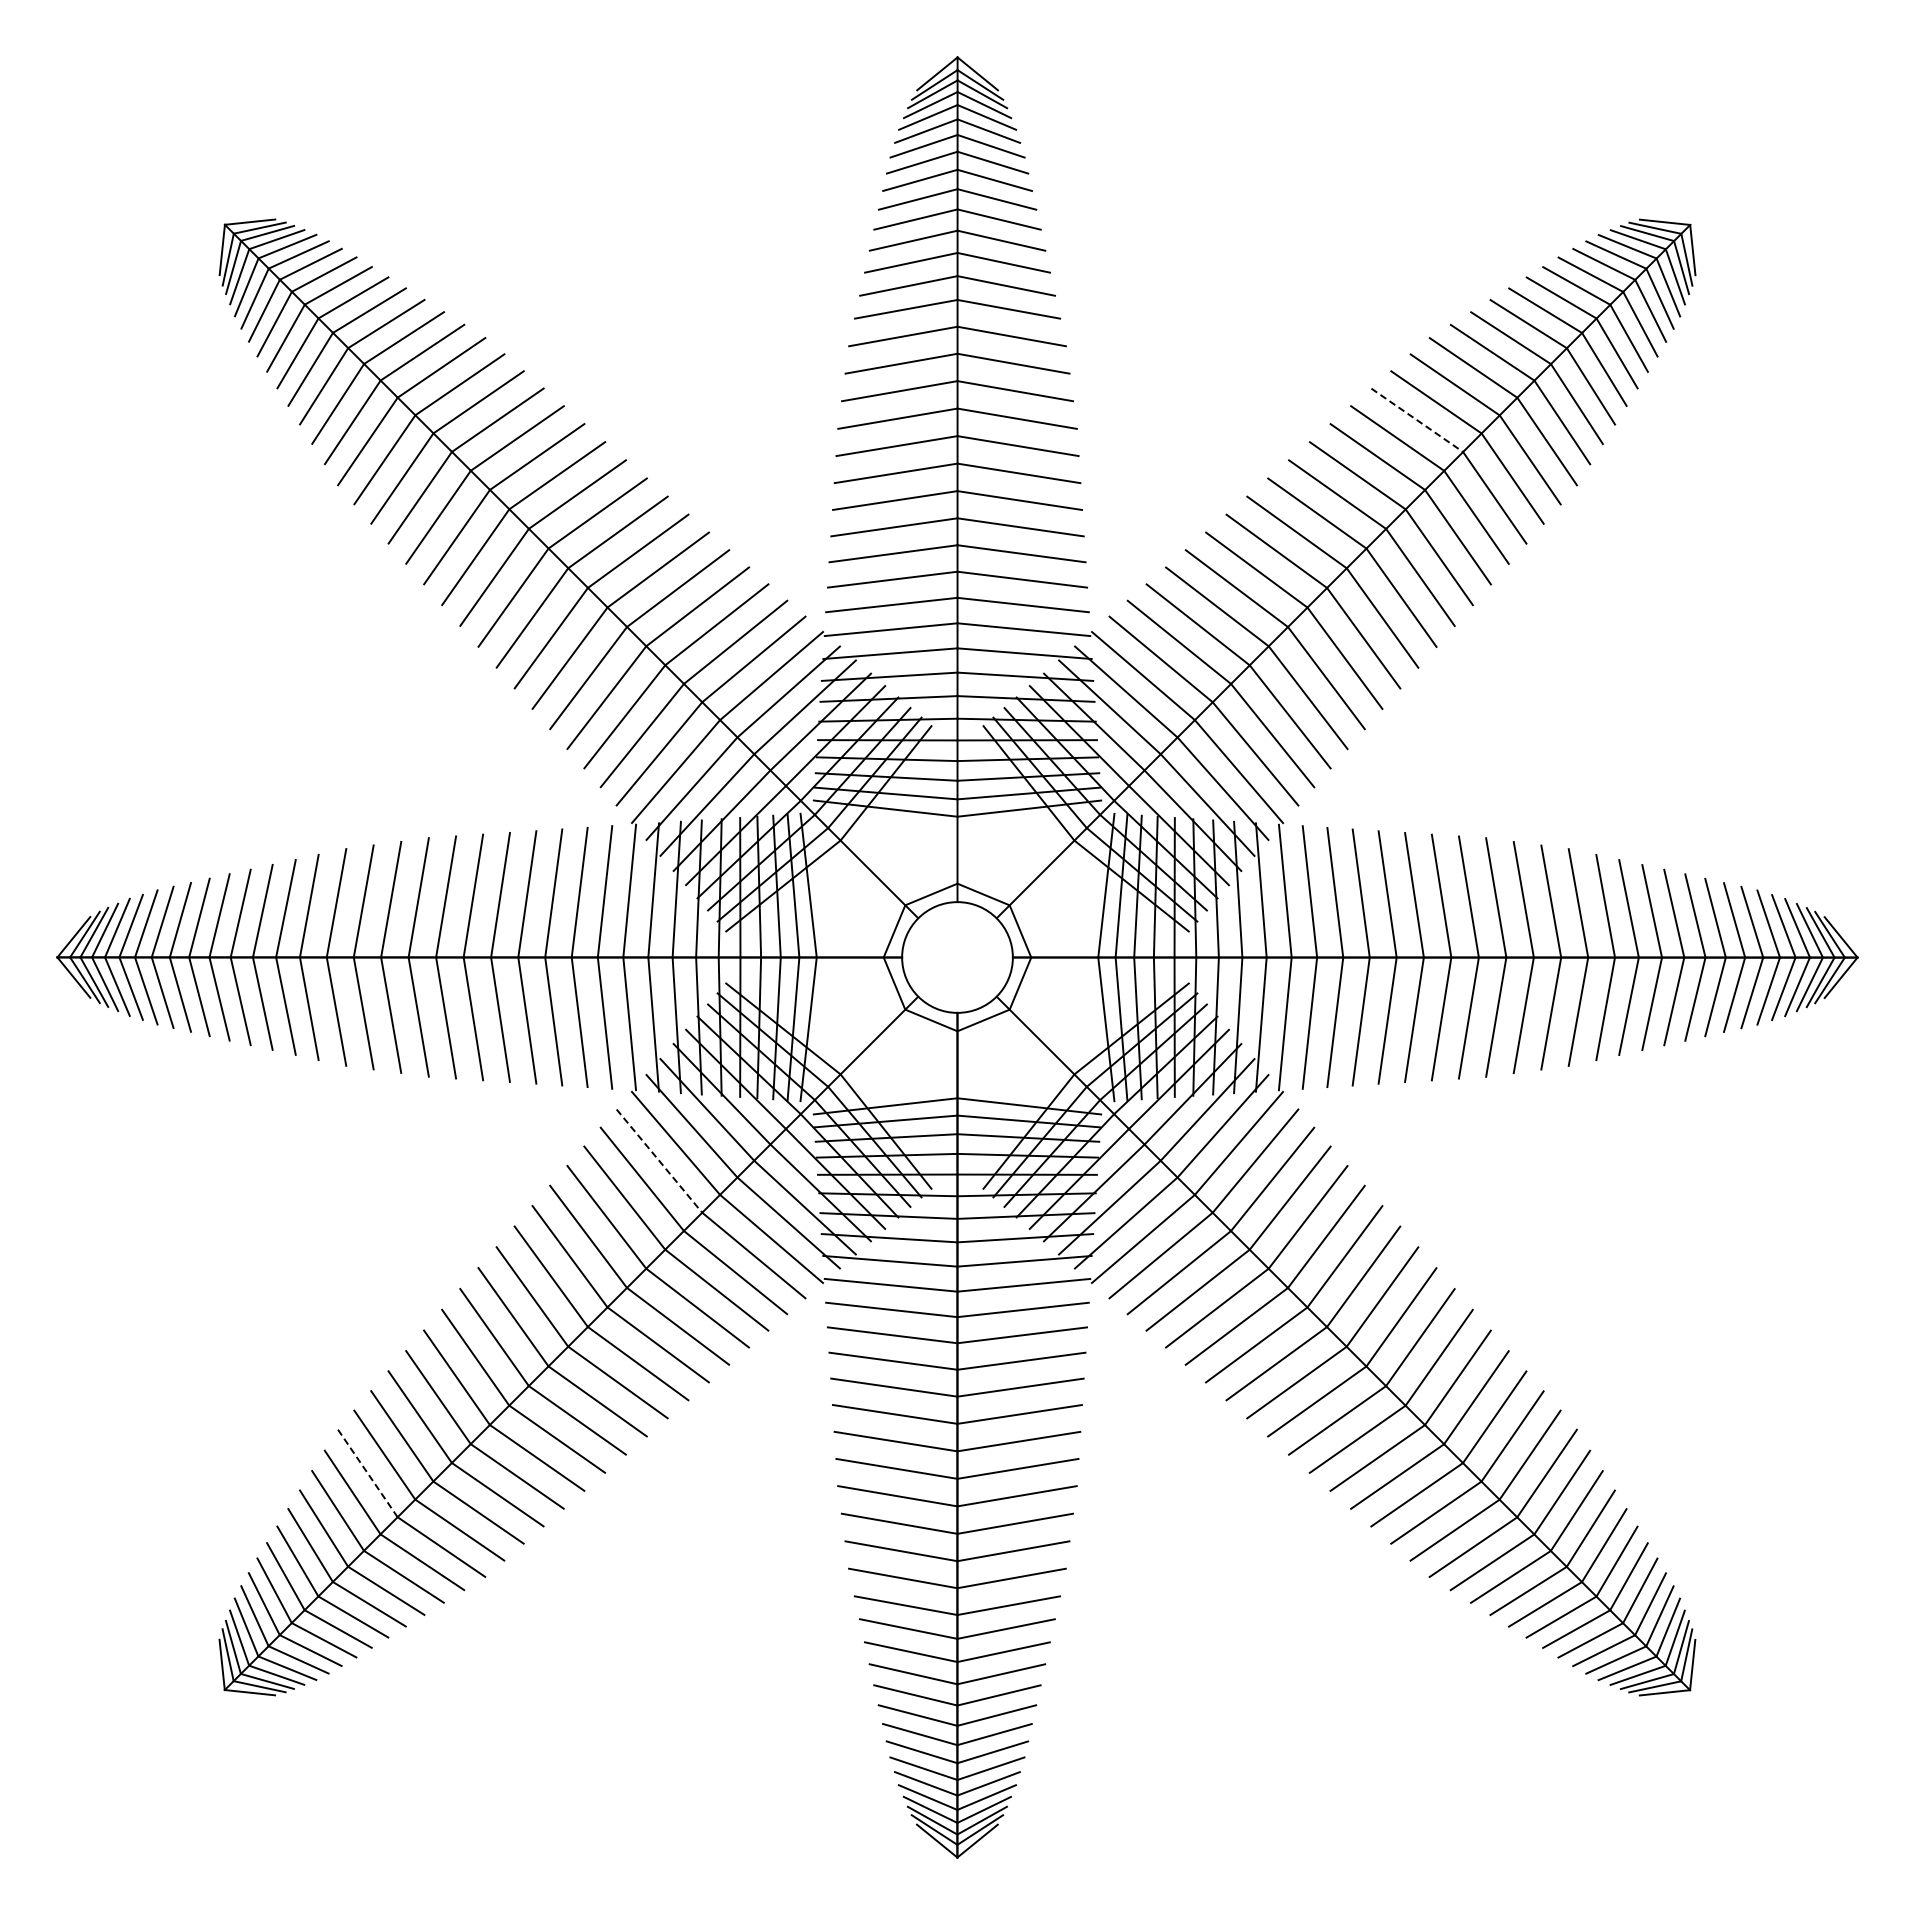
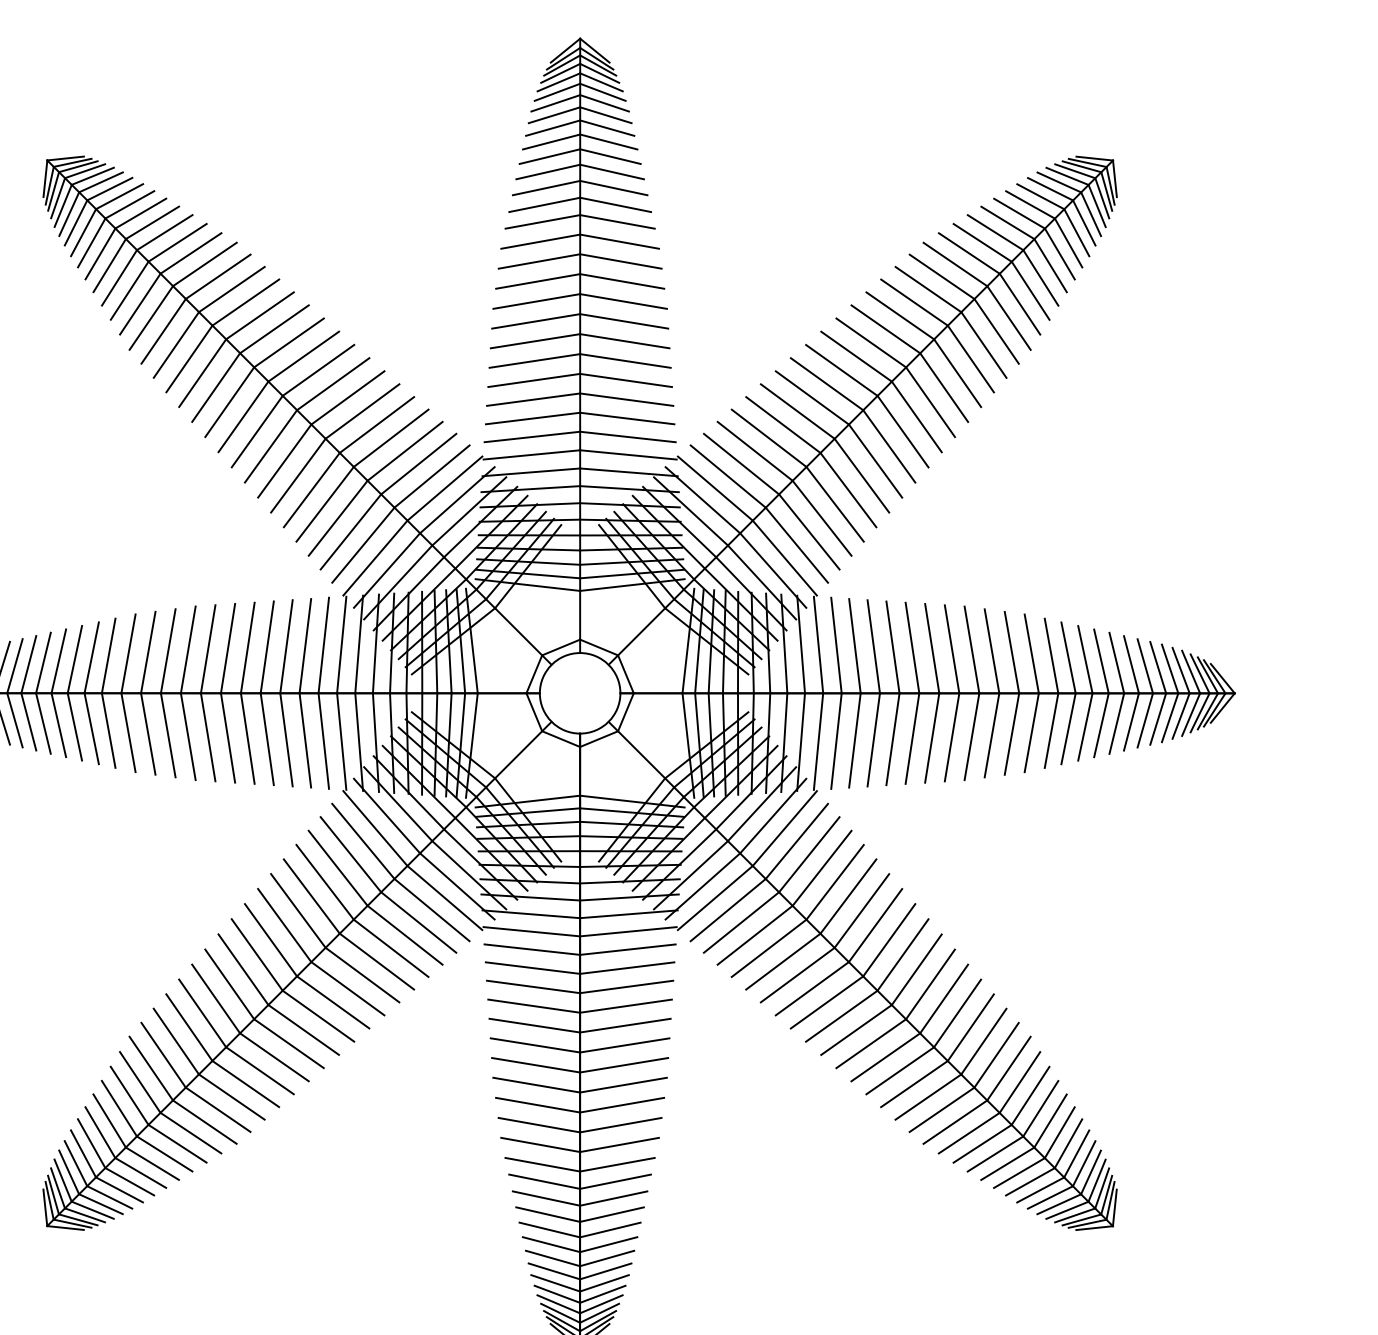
line: (1417, 420) -> (914, 302), dashed -> solid
line: (659, 1161) -> (363, 841), dashed -> solid
line: (367, 1473) -> (151, 1068), dashed -> solid

